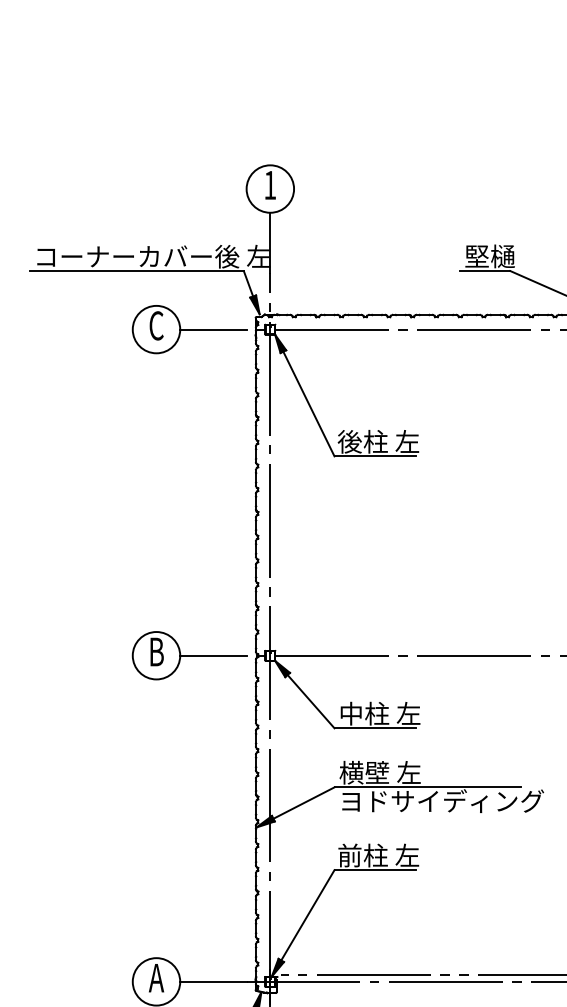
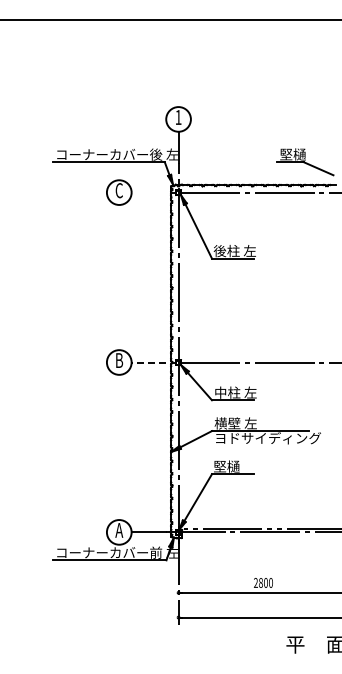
line: (212, 329) -> (148, 192), removed
line: (212, 655) -> (148, 362), solid -> dashed
text: (377, 855) -> (234, 466), 前柱 左 -> 堅樋

